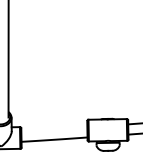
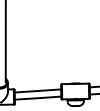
line: (54, 129) -> (38, 90), added

